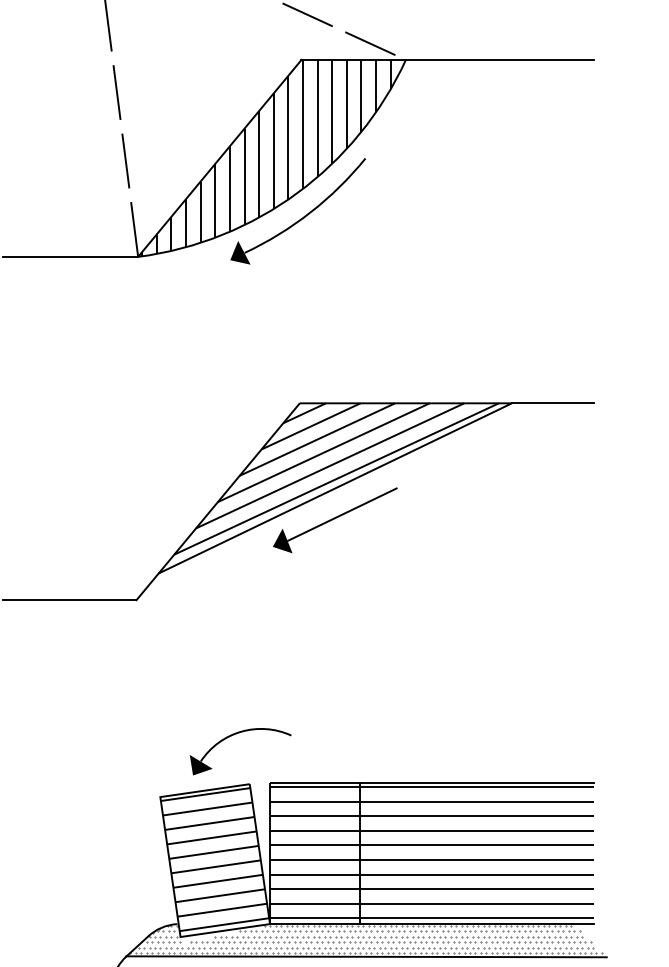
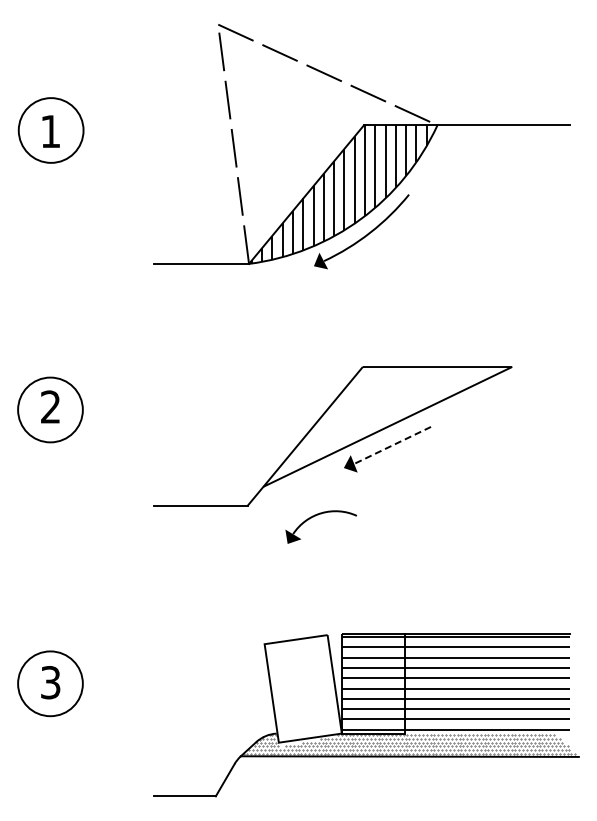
line: (553, 404) -> (541, 367), removed
hatch: (336, 479) -> (388, 420), removed
line: (341, 514) -> (392, 445), solid -> dashed
part: (236, 735) -> (318, 515), moved
hatch: (215, 858) -> (303, 687), removed
line: (476, 923) -> (487, 733), removed

